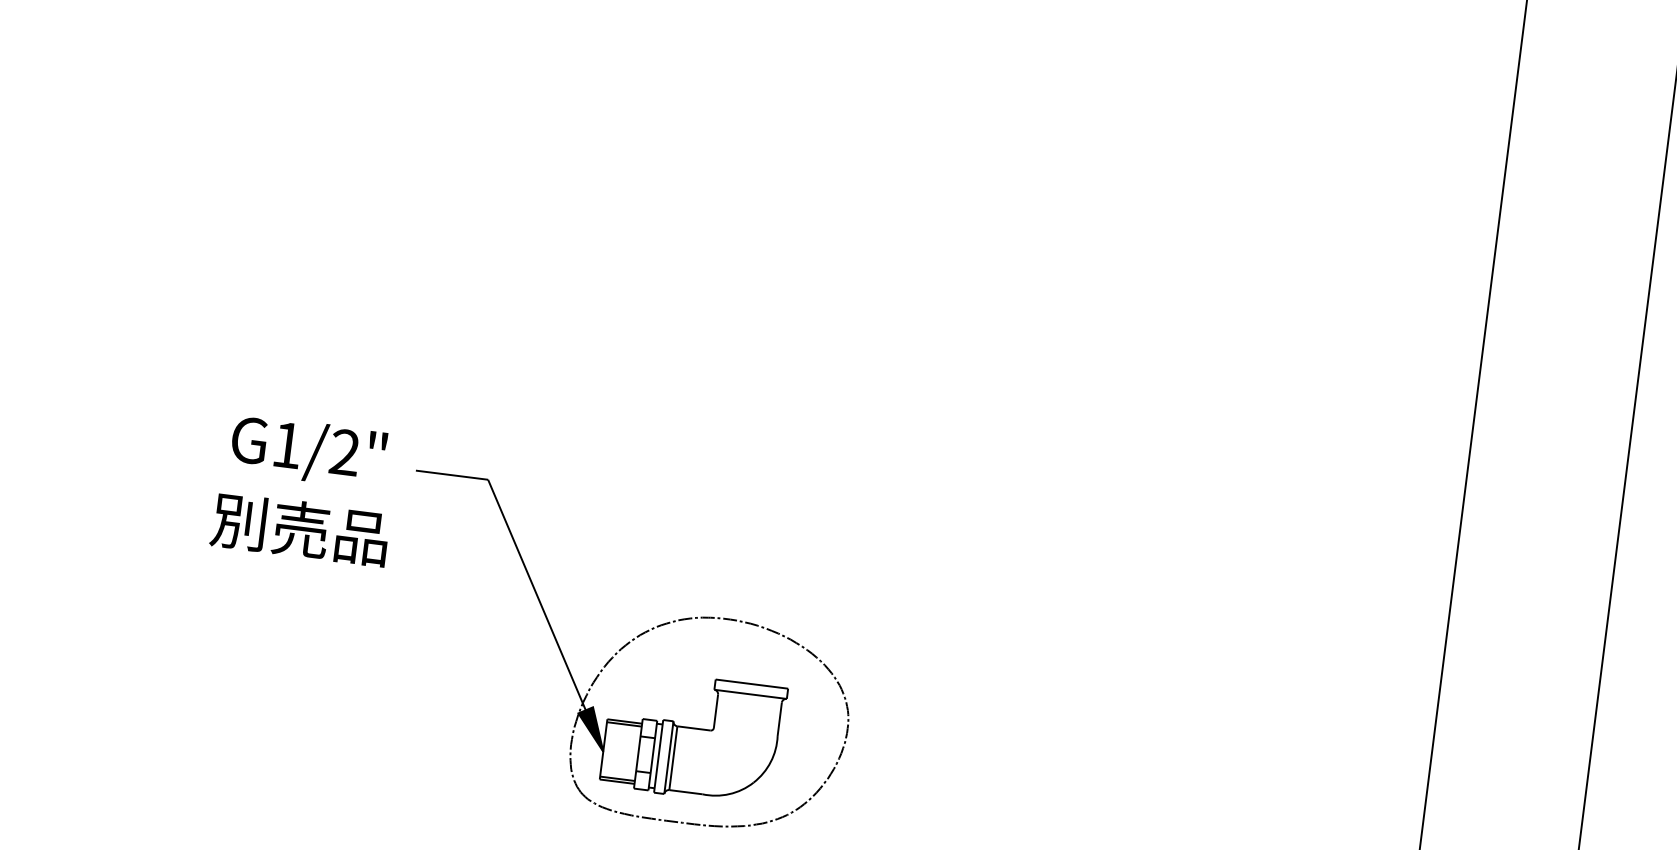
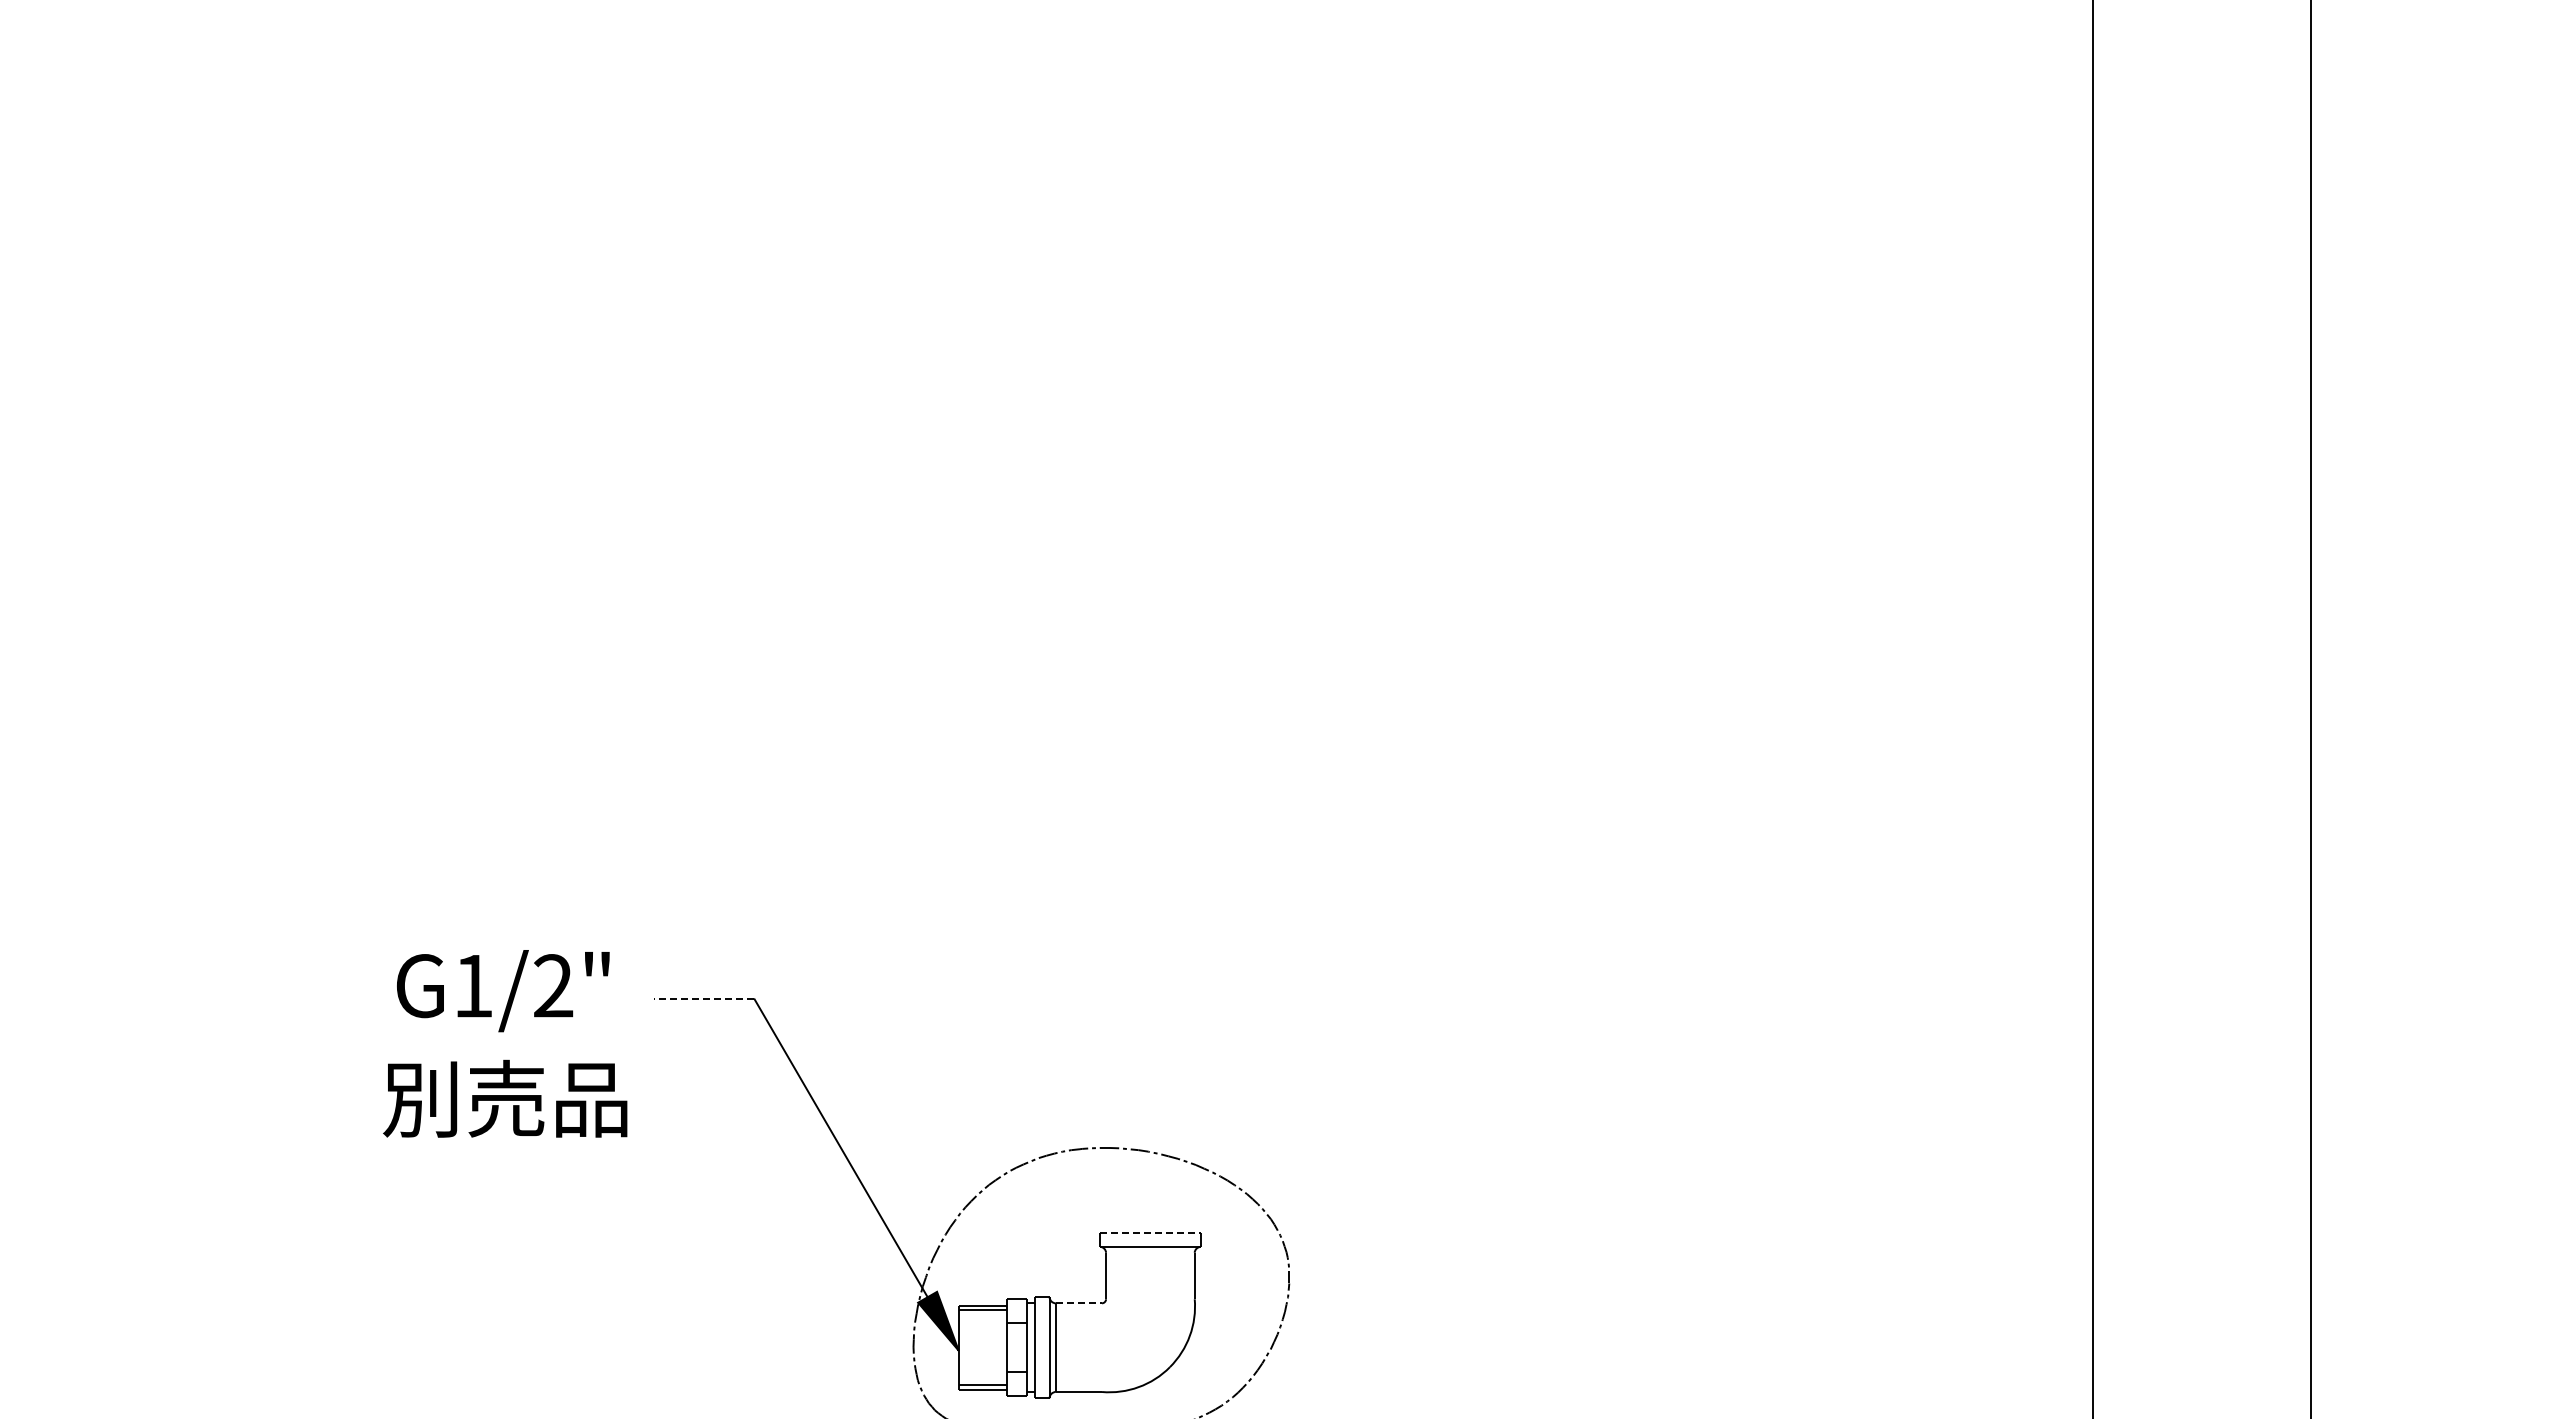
line: (451, 475) -> (703, 998), solid -> dashed
line: (752, 684) -> (1151, 1232), solid -> dashed
line: (694, 728) -> (1079, 1303), solid -> dashed

